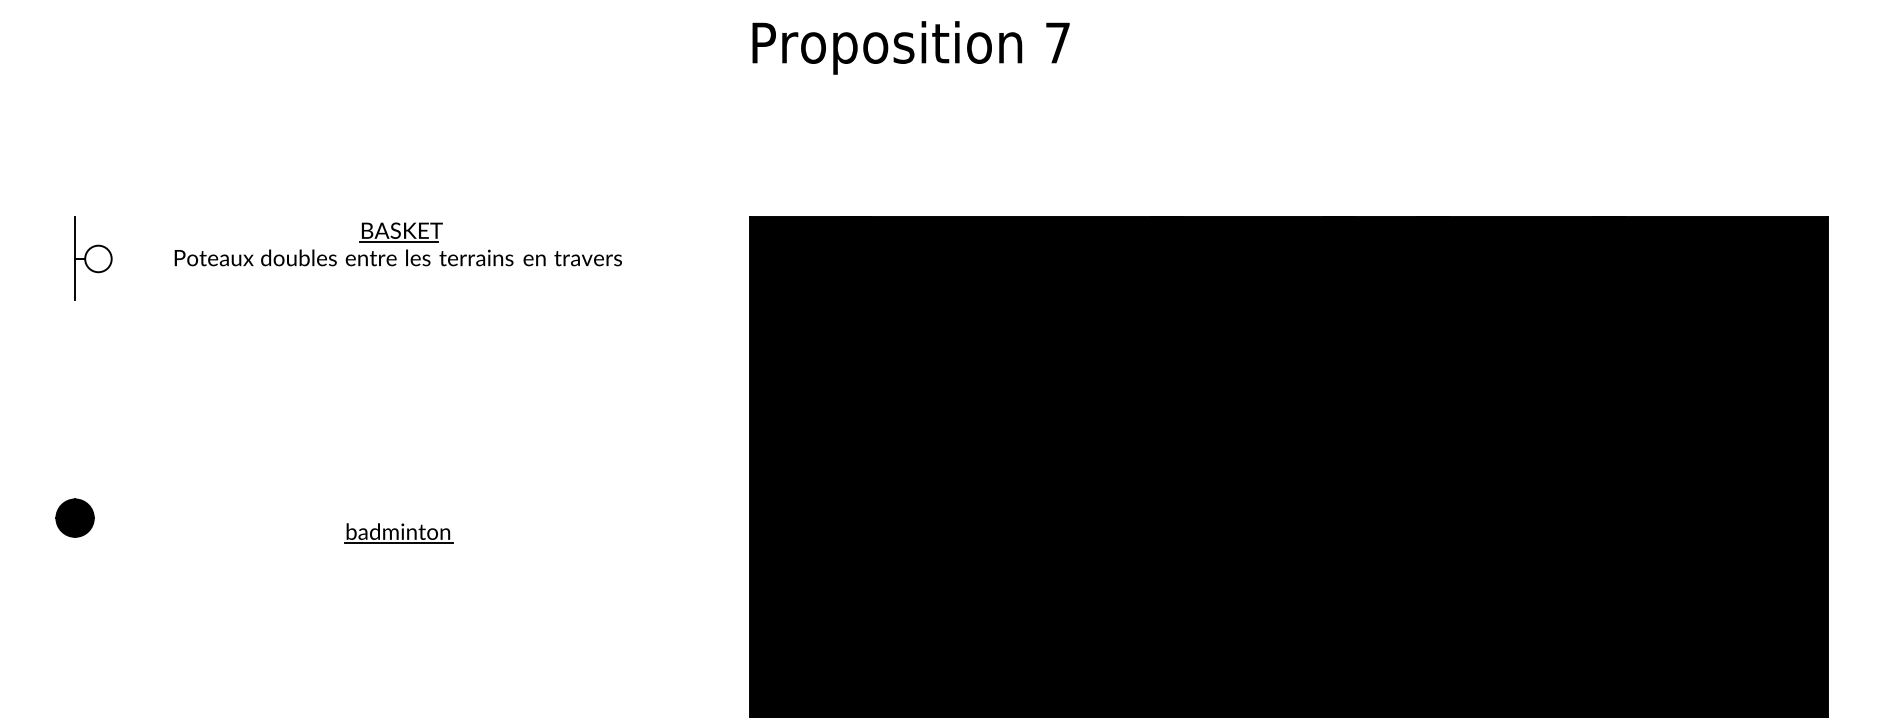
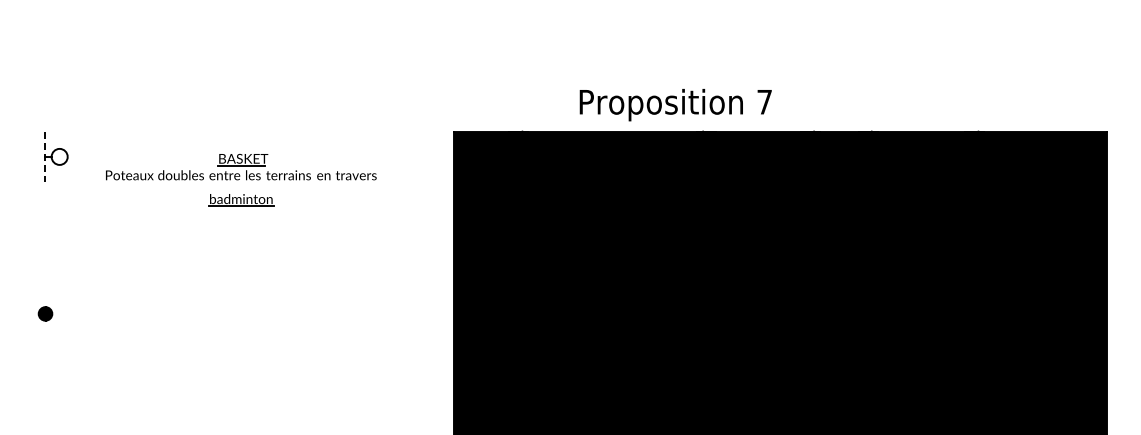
text: (910, 48) -> (675, 105), moved
part: (398, 245) -> (241, 167), moved
line: (75, 259) -> (45, 157), solid -> dashed
part: (75, 517) -> (45, 313), size x0.6
part: (398, 534) -> (241, 200), moved

